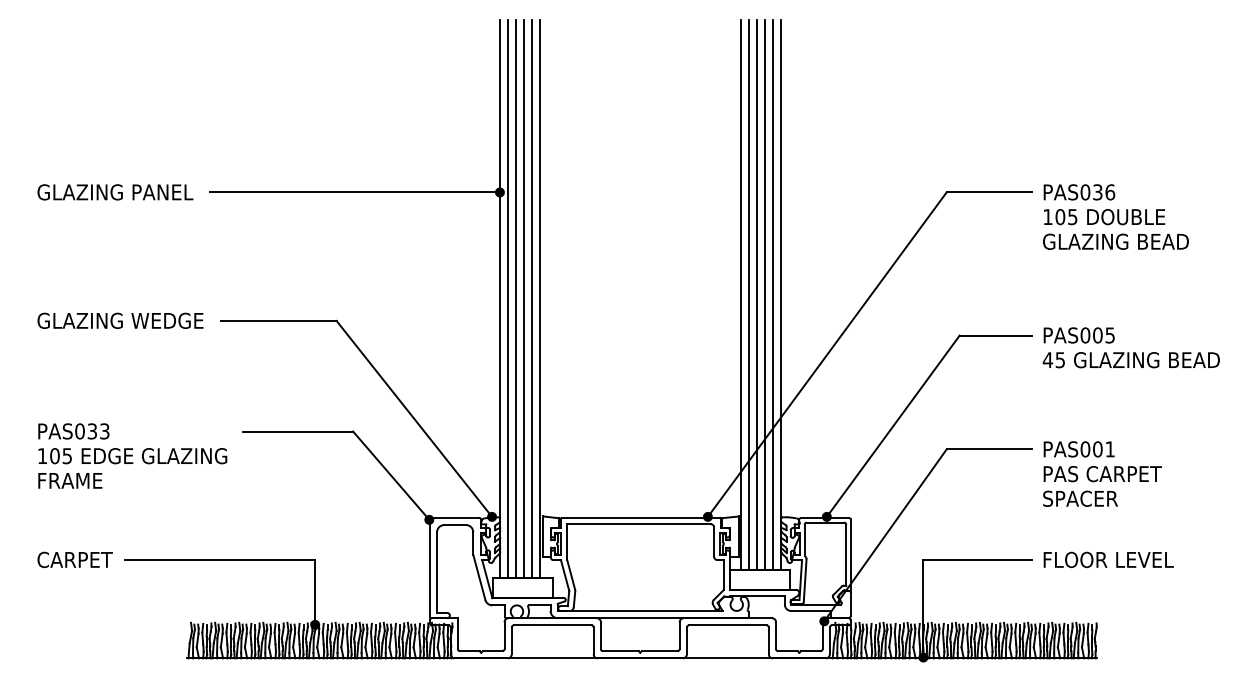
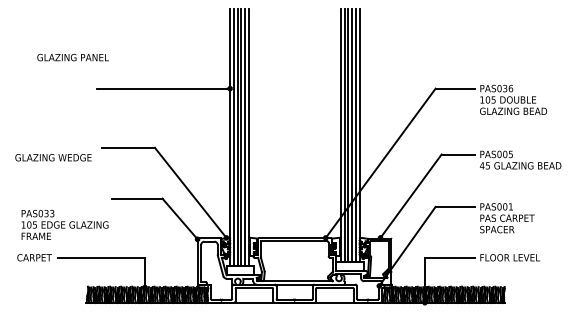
text: (114, 192) -> (72, 57), moved
text: (120, 320) -> (53, 157), moved
text: (131, 455) -> (64, 224), moved

